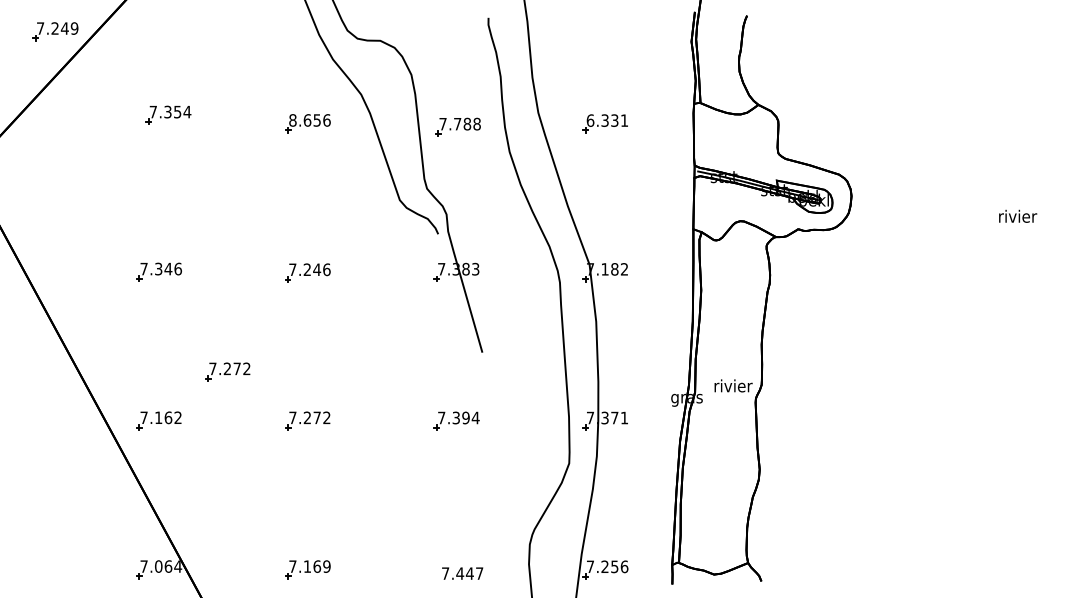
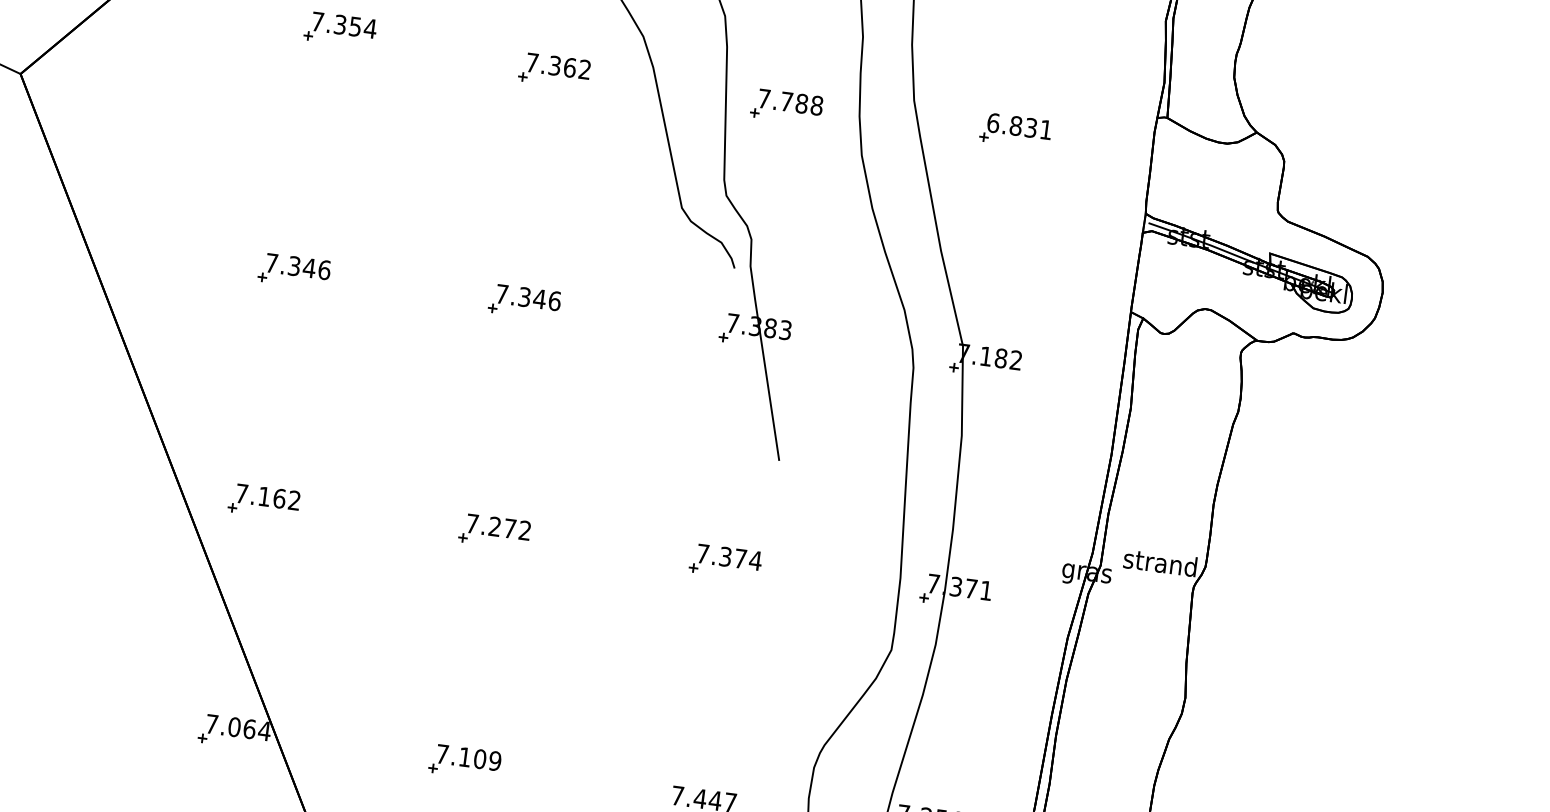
text: (309, 120) -> (557, 66), 8.656 -> 7.362
text: (604, 120) -> (1015, 125), 6.331 -> 6.831
text: (306, 269) -> (523, 296), 7.246 -> 7.346
part: (227, 371) -> (380, 438), removed
text: (732, 385) -> (1160, 562), rivier -> strand
text: (465, 417) -> (739, 557), 7.394 -> 7.374
text: (317, 566) -> (480, 759), 7.169 -> 7.109

